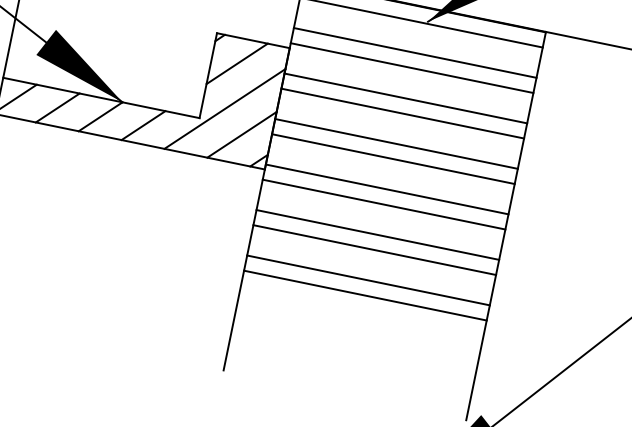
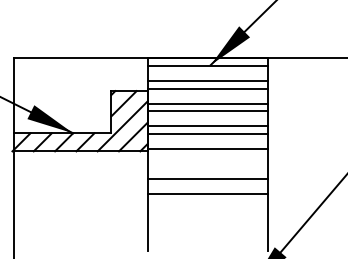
line: (383, 204) -> (207, 156), removed
line: (377, 234) -> (207, 171), removed
line: (364, 295) -> (207, 201), removed

